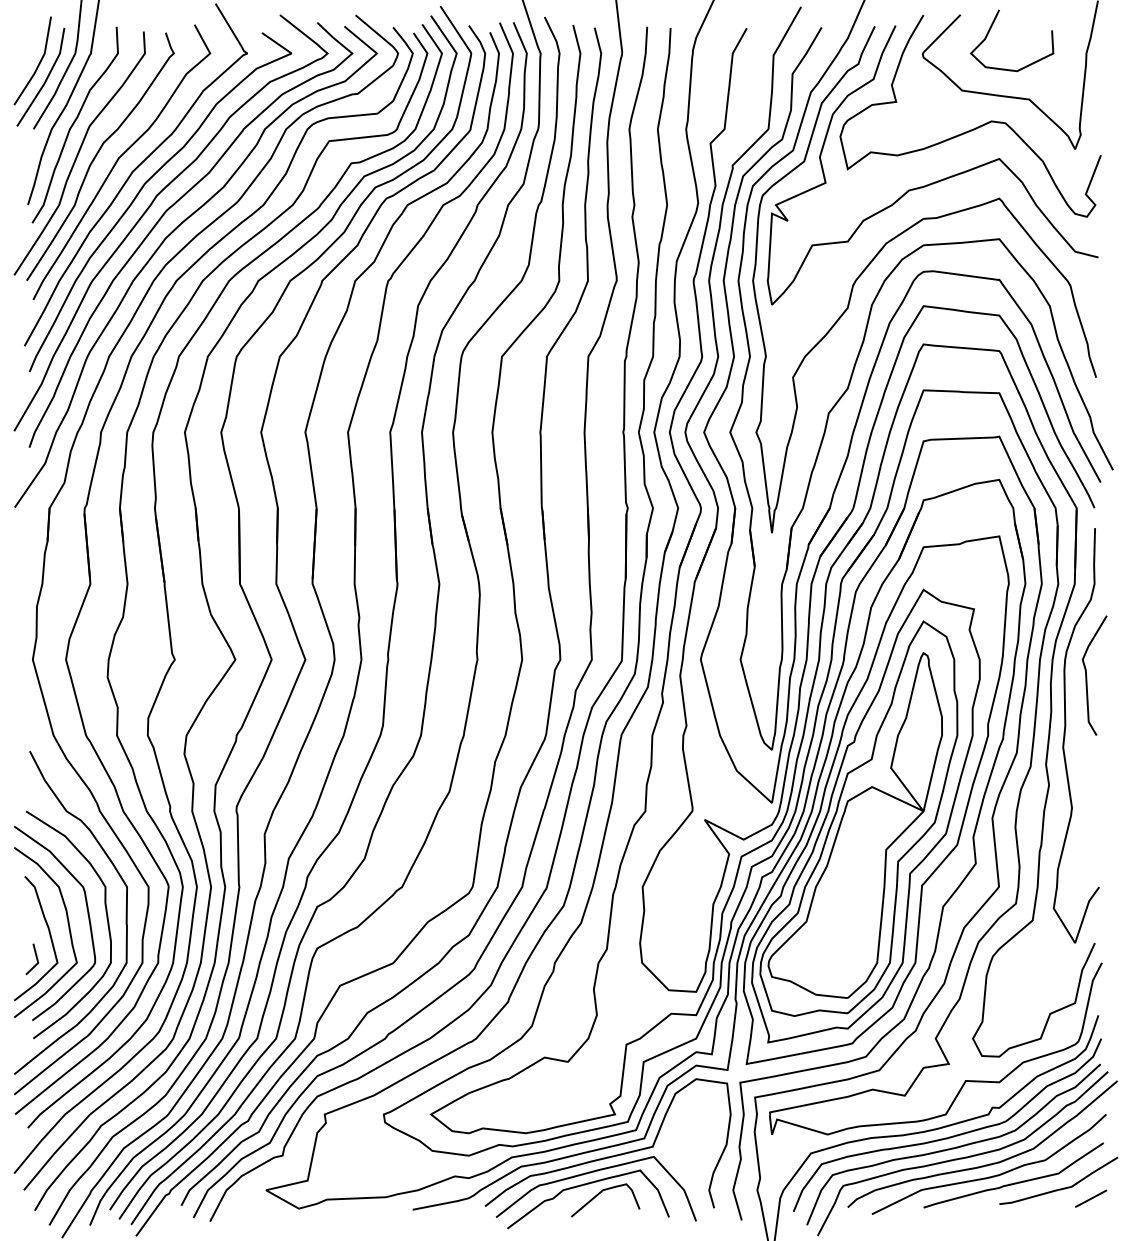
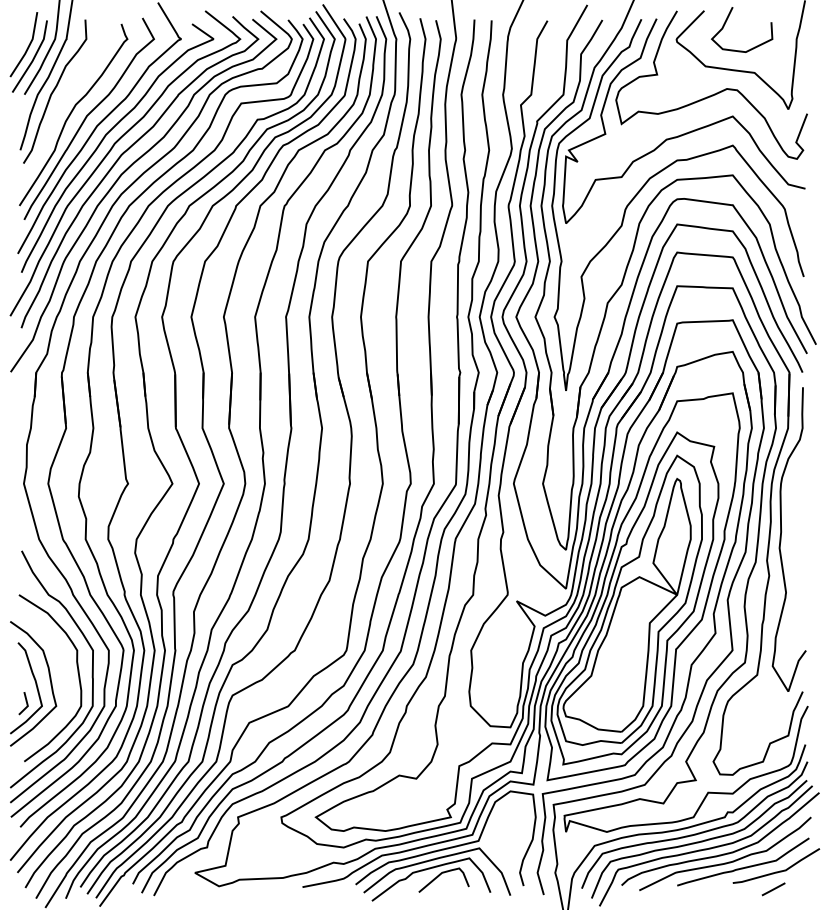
curve: (79, 153) -> (58, 112), removed
curve: (1087, 676) -> (797, 496), removed
curve: (87, 914) -> (64, 670), removed
line: (1091, 1198) -> (773, 889), moved

